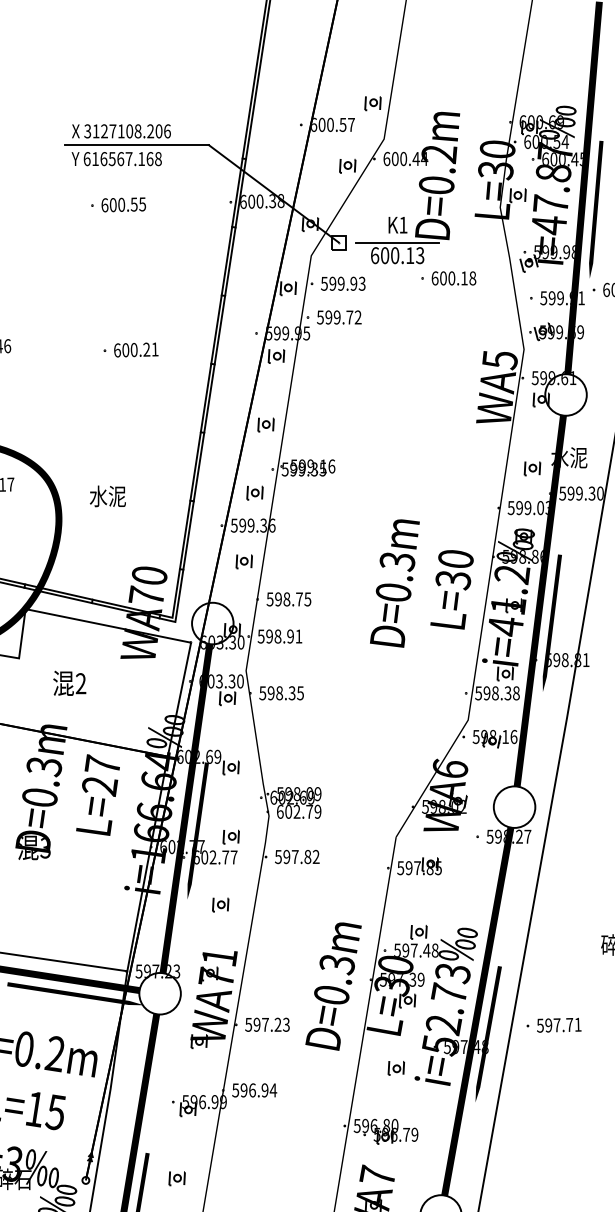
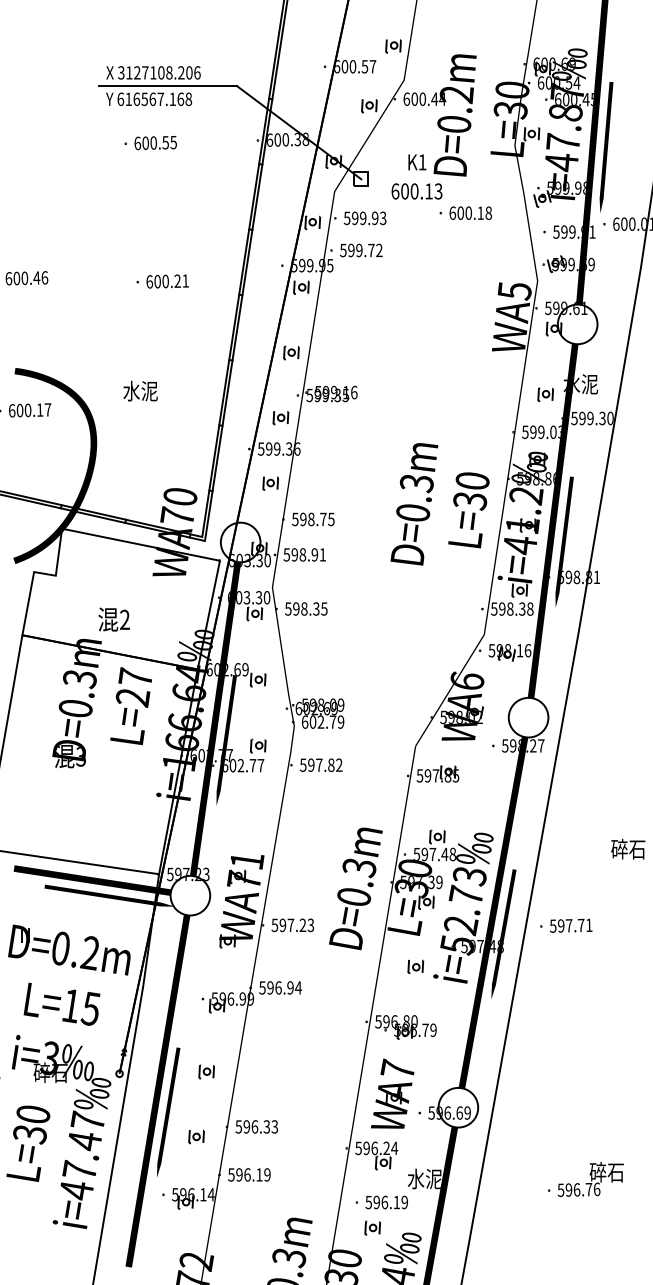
line: (397, 243) -> (416, 179), removed
text: (107, 495) -> (140, 390), moved
text: (69, 683) -> (113, 619), moved
part: (219, 905) -> (247, 811), removed

